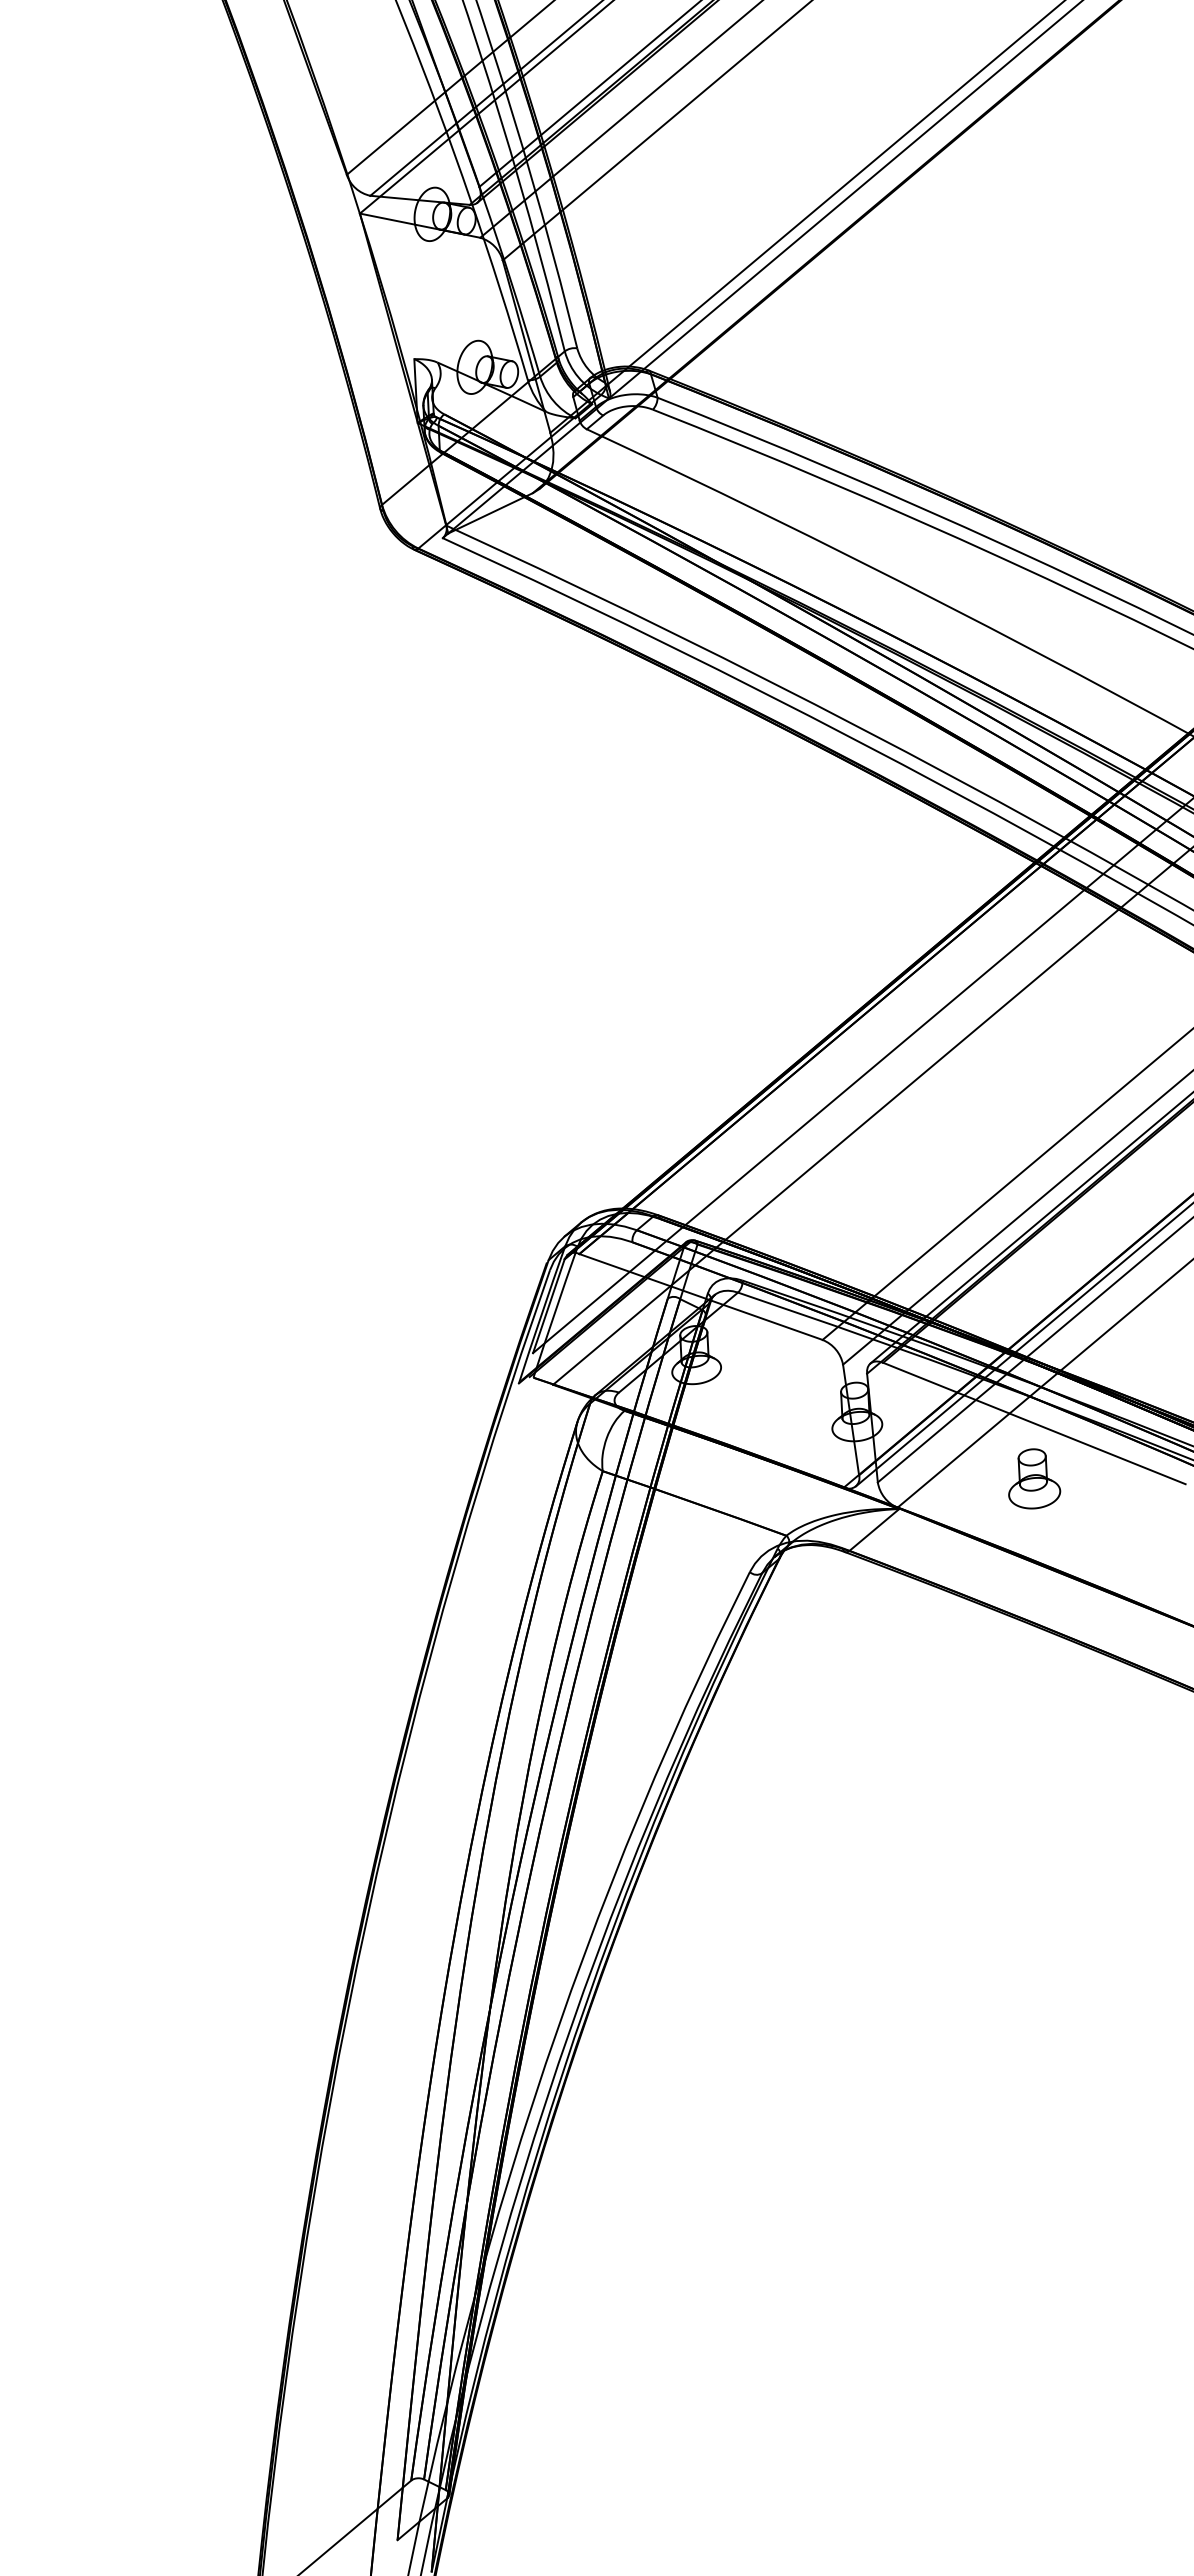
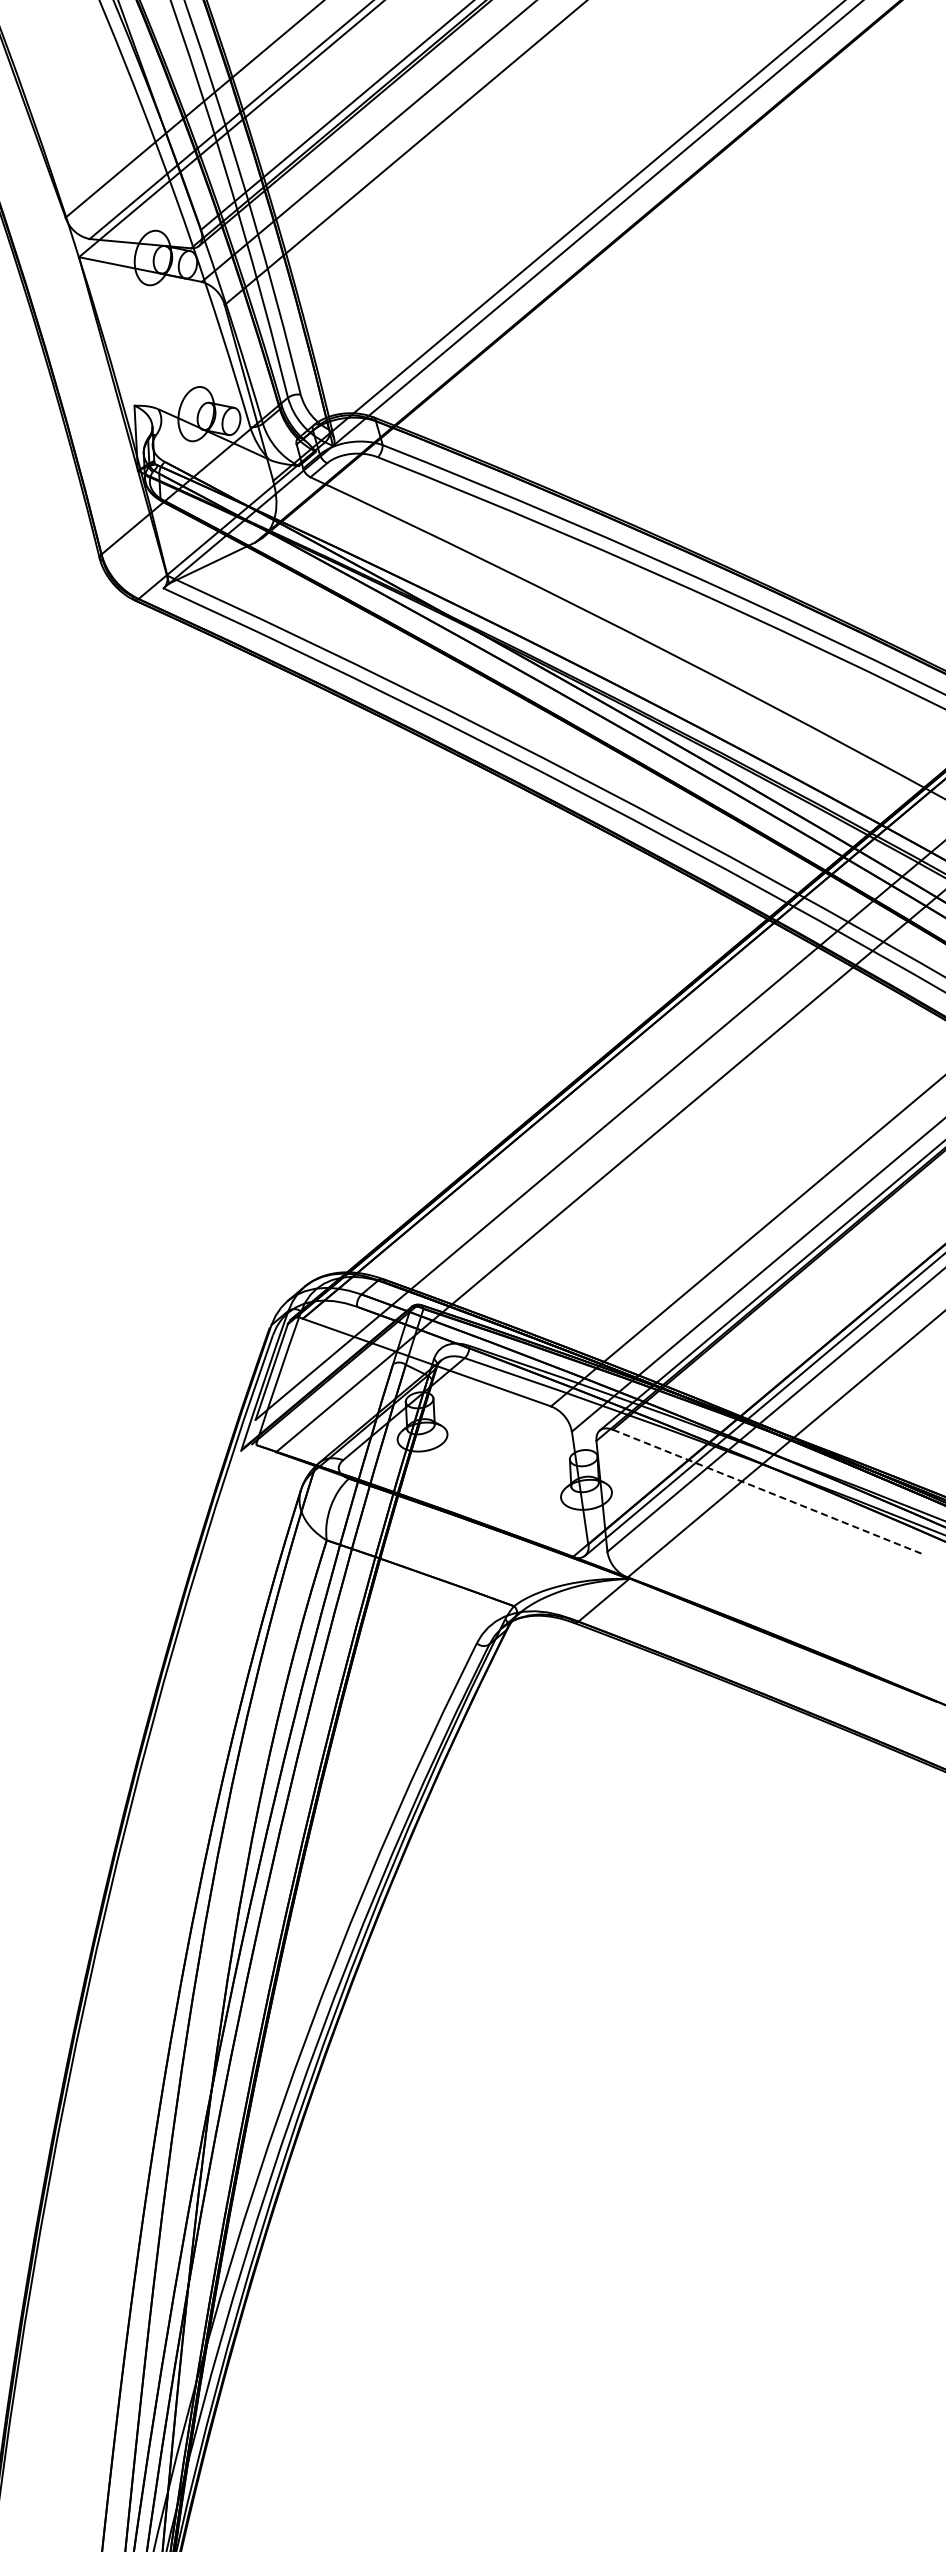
line: (1034, 1423) -> (767, 1491), solid -> dashed
part: (1034, 1478) -> (767, 1547), removed

